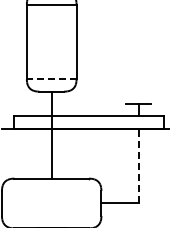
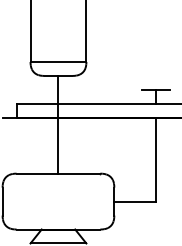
line: (51, 79) -> (58, 62), dashed -> solid
line: (138, 165) -> (155, 158), dashed -> solid

